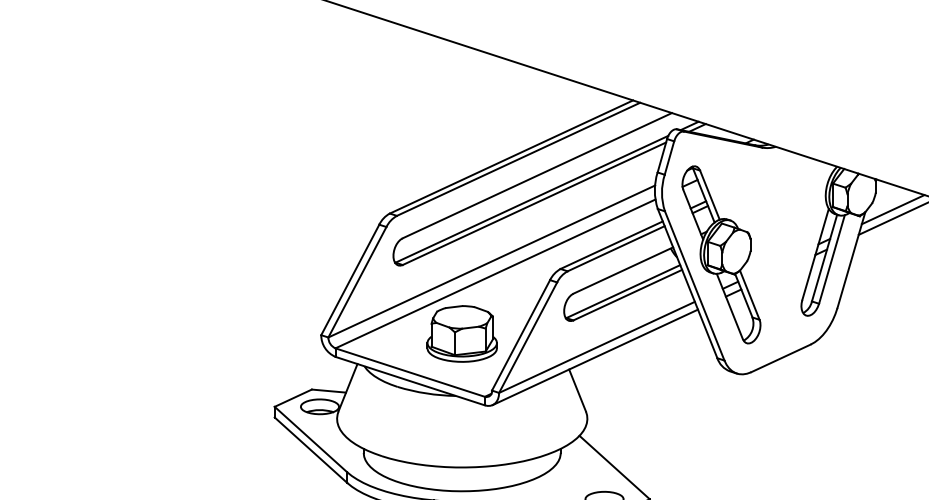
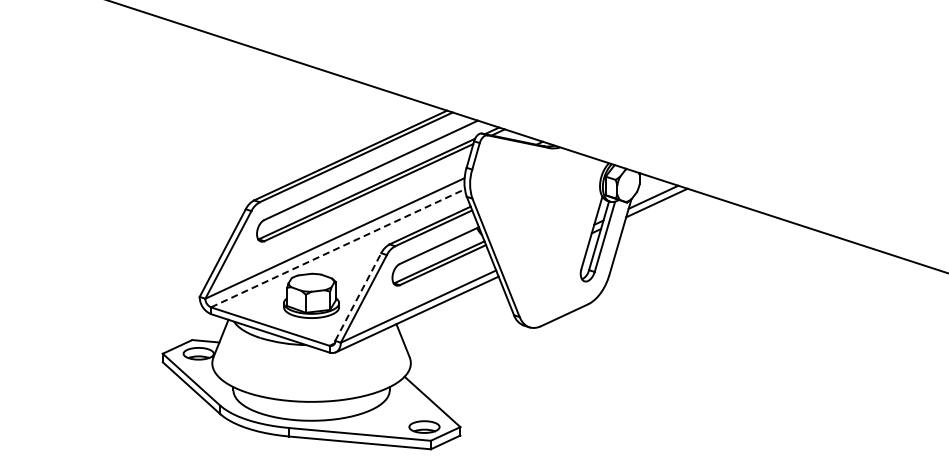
part: (721, 255) -> (517, 233), removed
line: (494, 274) -> (337, 248), solid -> dashed
line: (521, 335) -> (358, 297), solid -> dashed

